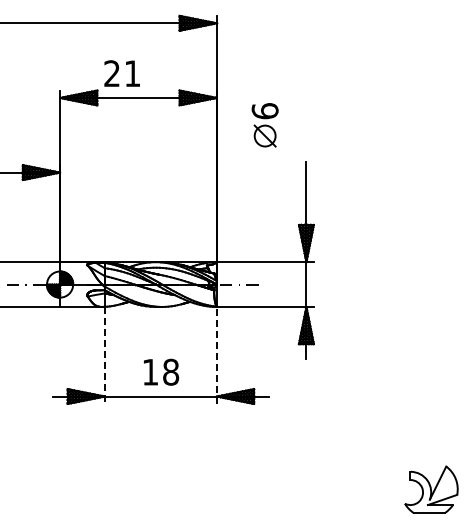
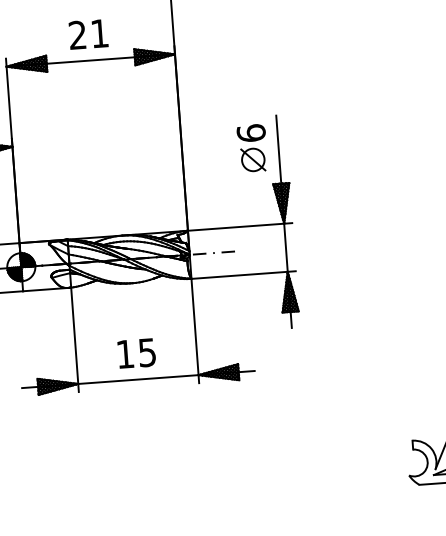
text: (121, 73) -> (87, 34), moved
part: (264, 125) -> (251, 148), moved
line: (104, 355) -> (74, 339), dashed -> solid
line: (216, 355) -> (194, 331), dashed -> solid
text: (171, 371) -> (147, 351), 18 -> 15

